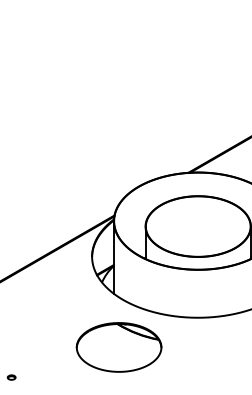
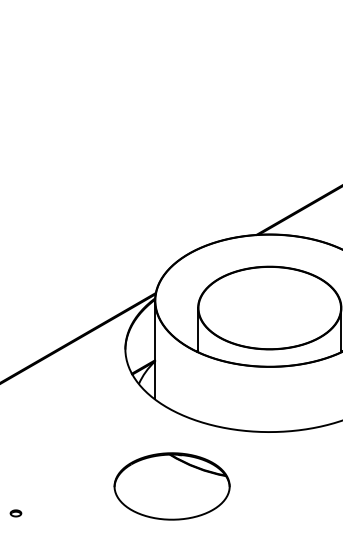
part: (118, 347) -> (171, 486), moved

